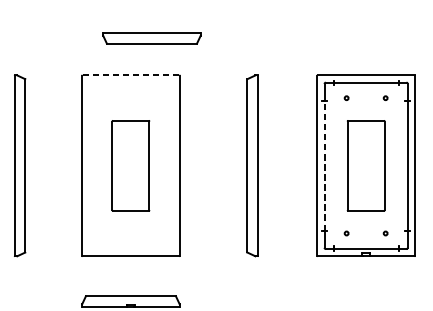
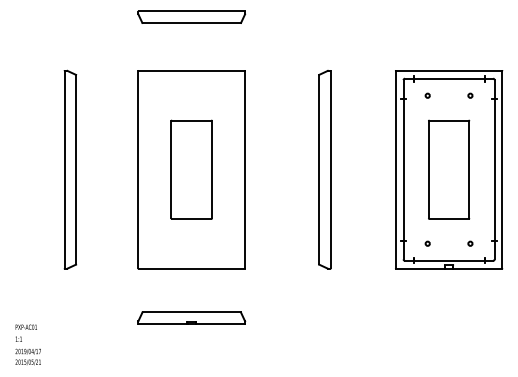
part: (151, 37) -> (191, 16), moved
line: (130, 75) -> (191, 70), dashed -> solid
line: (324, 165) -> (403, 169), dashed -> solid

